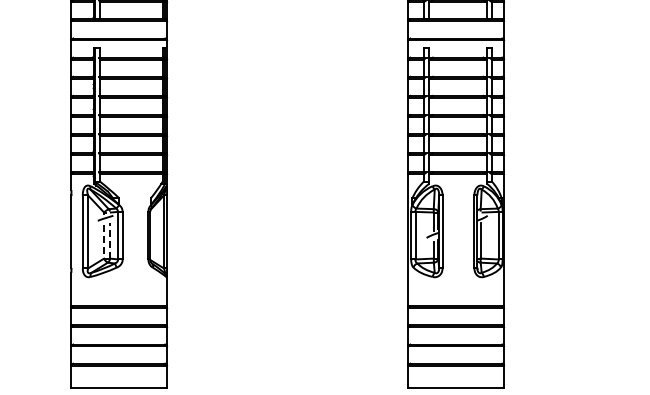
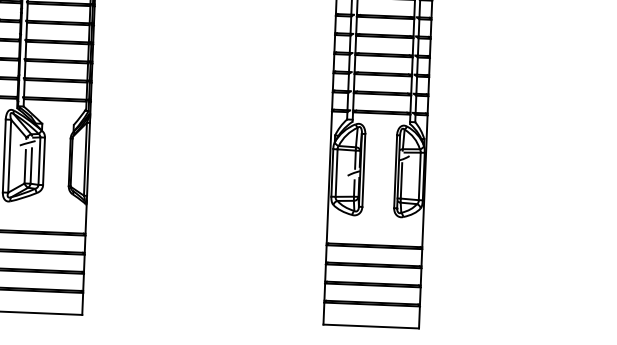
line: (110, 240) -> (31, 165), dashed -> solid
line: (104, 241) -> (25, 166), dashed -> solid

